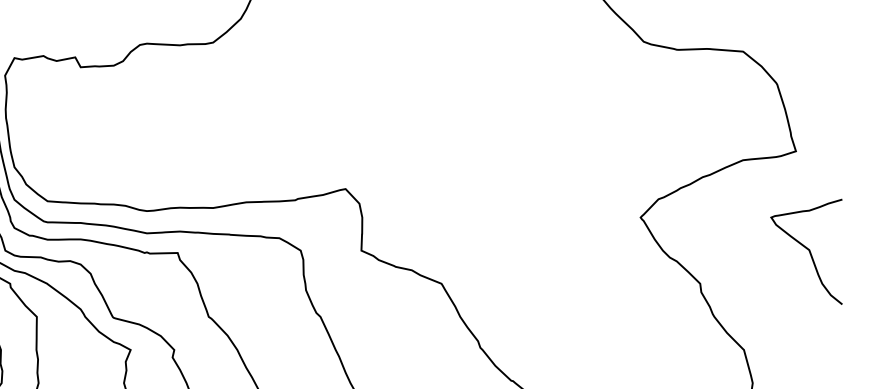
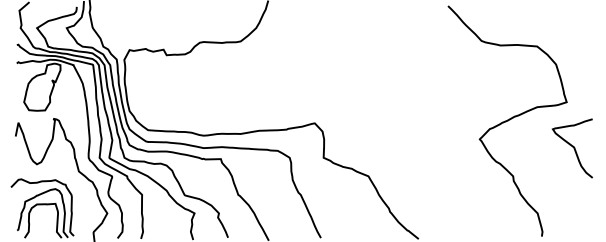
curve: (806, 250) -> (572, 147), moved

